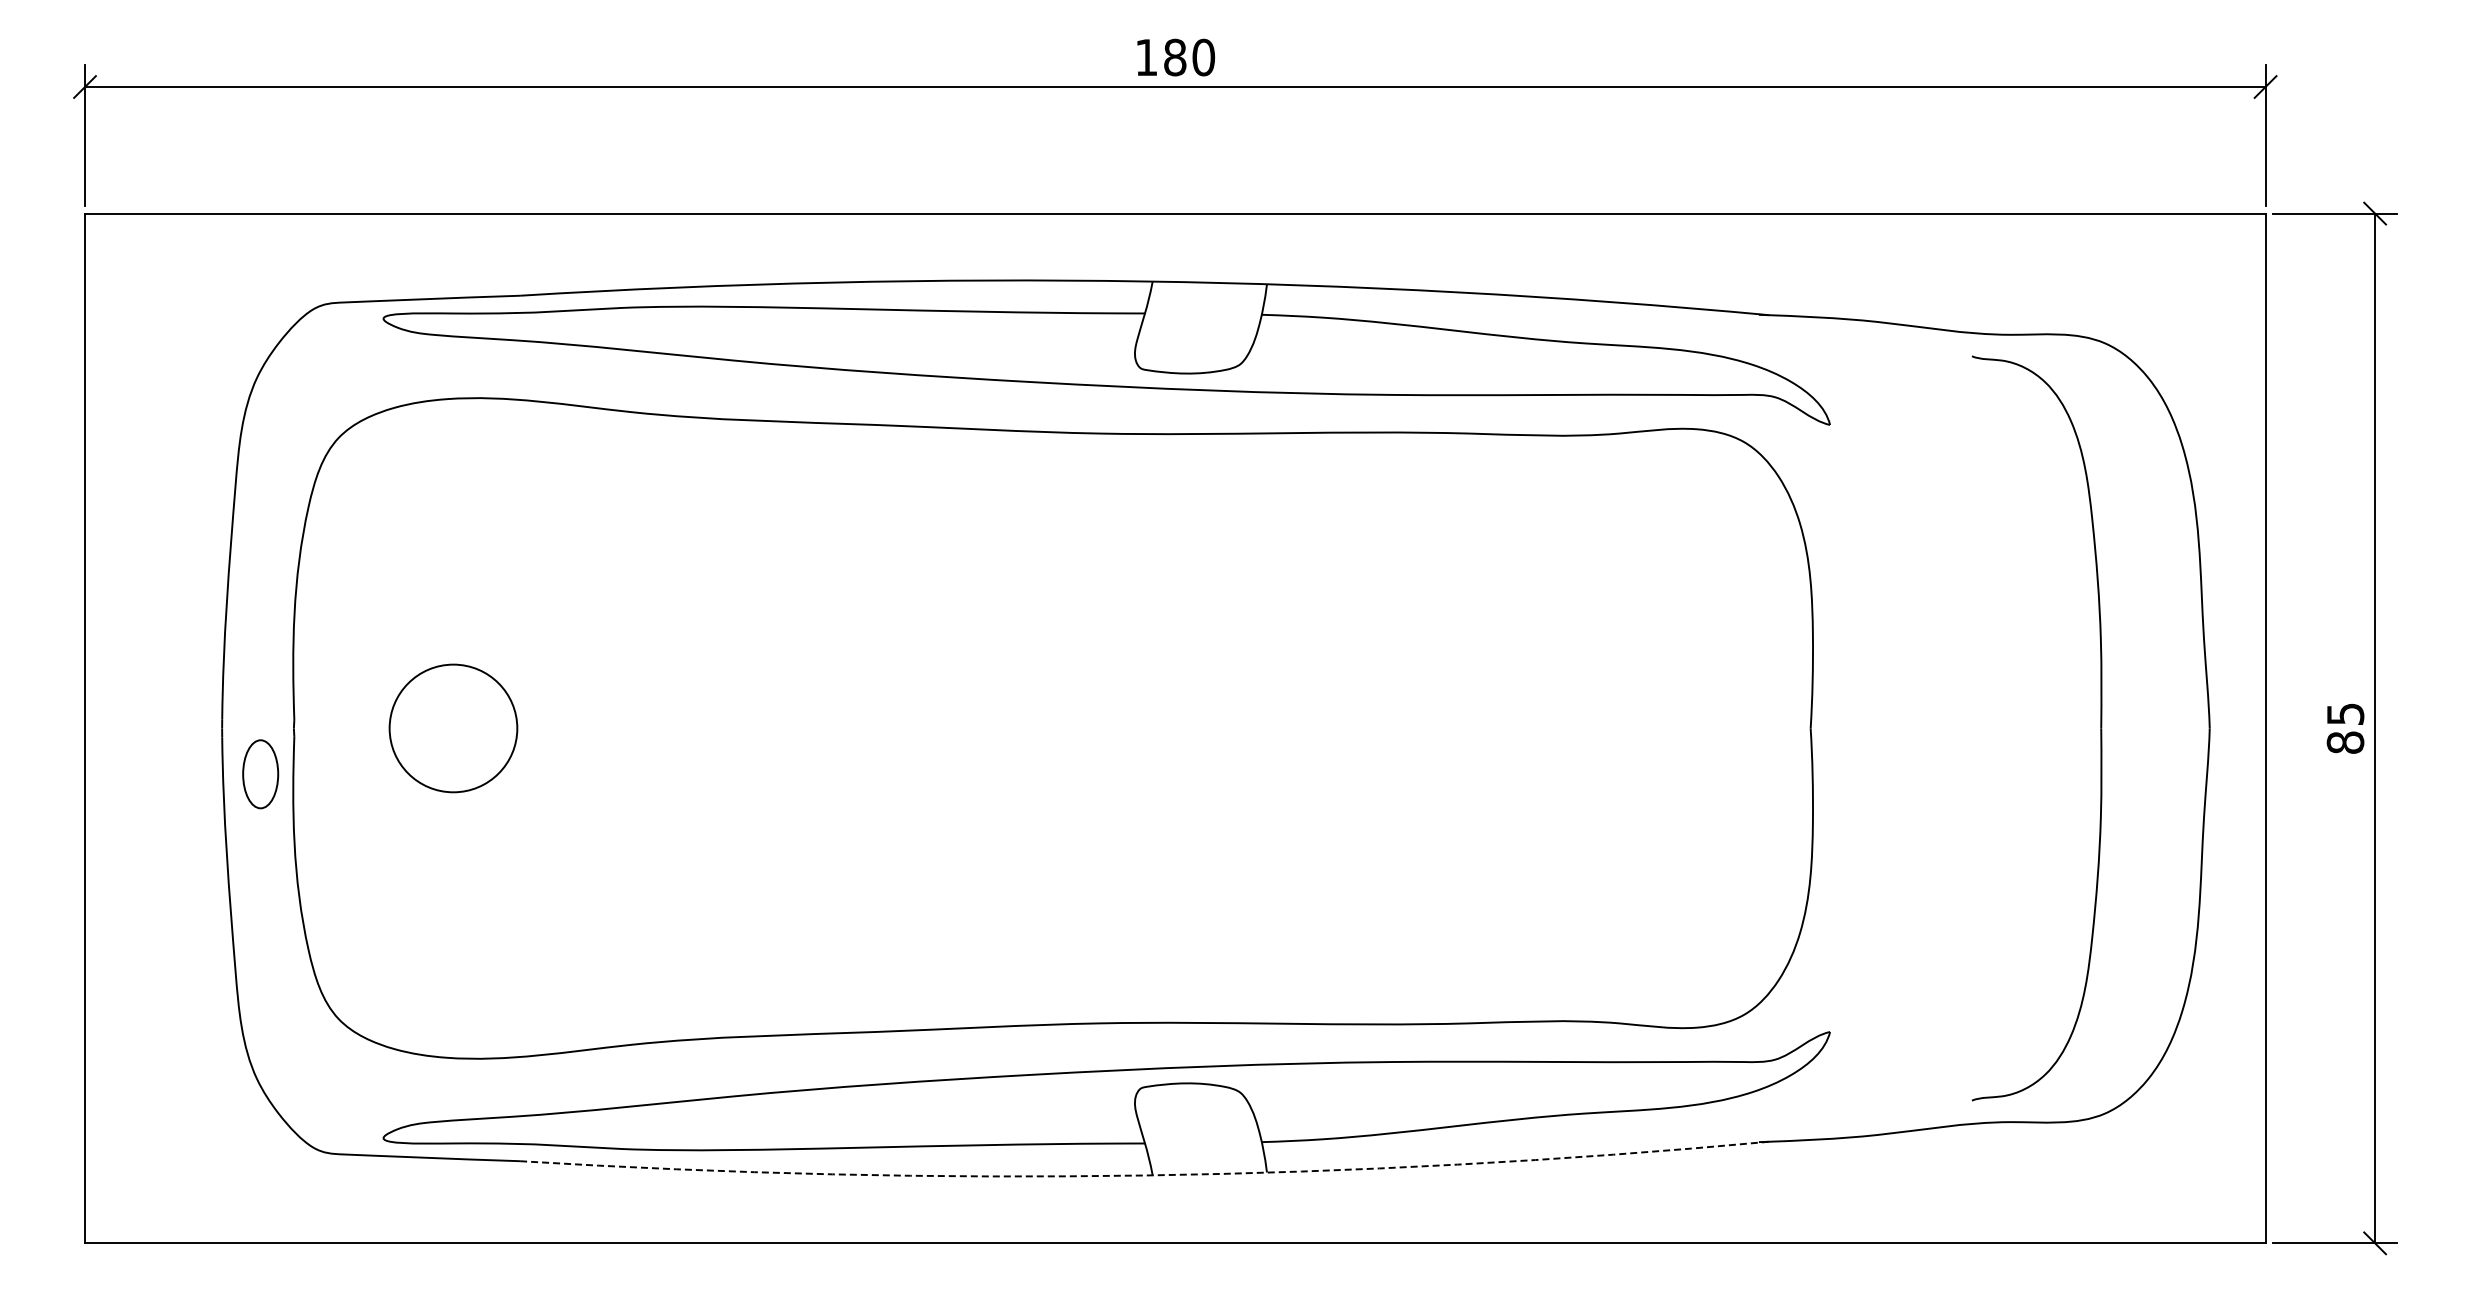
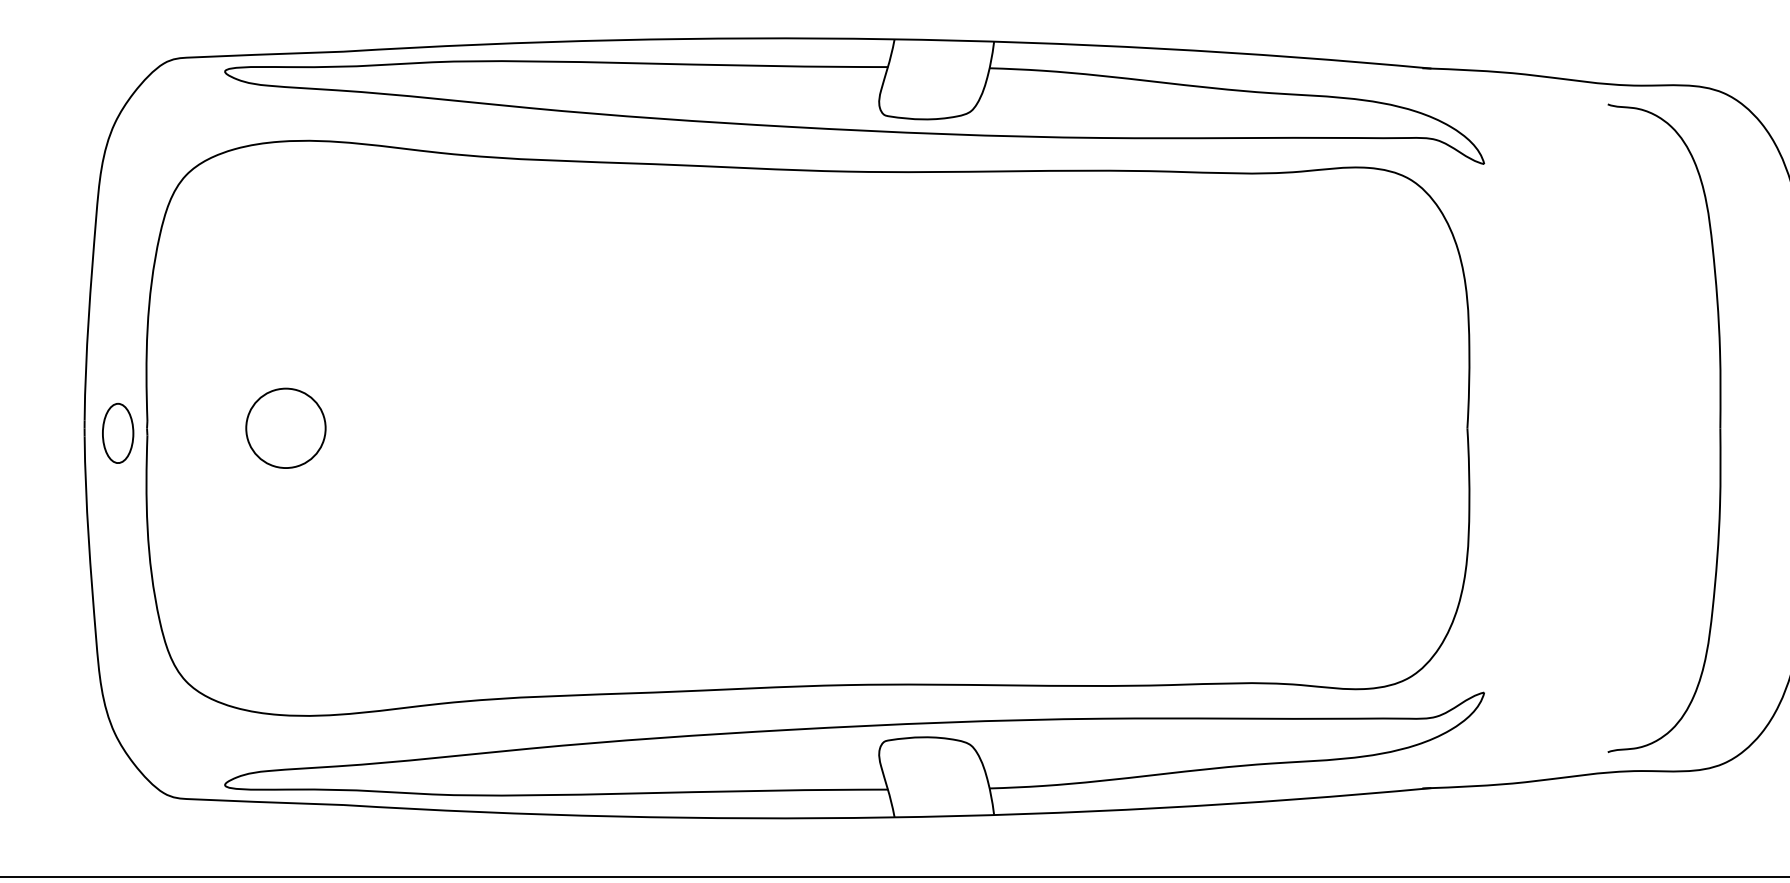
circle: (453, 728) -> (285, 428), size x0.71
part: (260, 774) -> (117, 433), moved
arc: (1145, 1175) -> (888, 817), dashed -> solid

